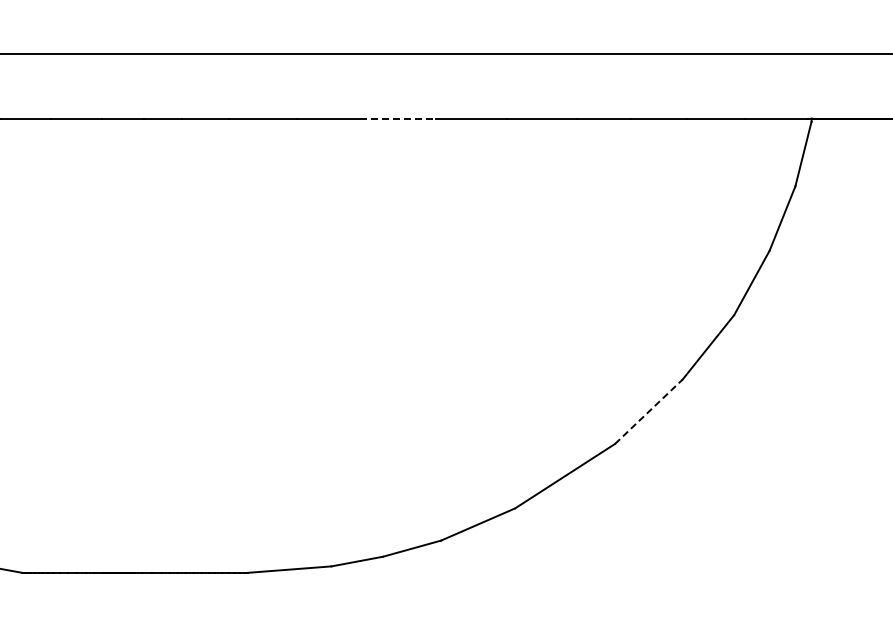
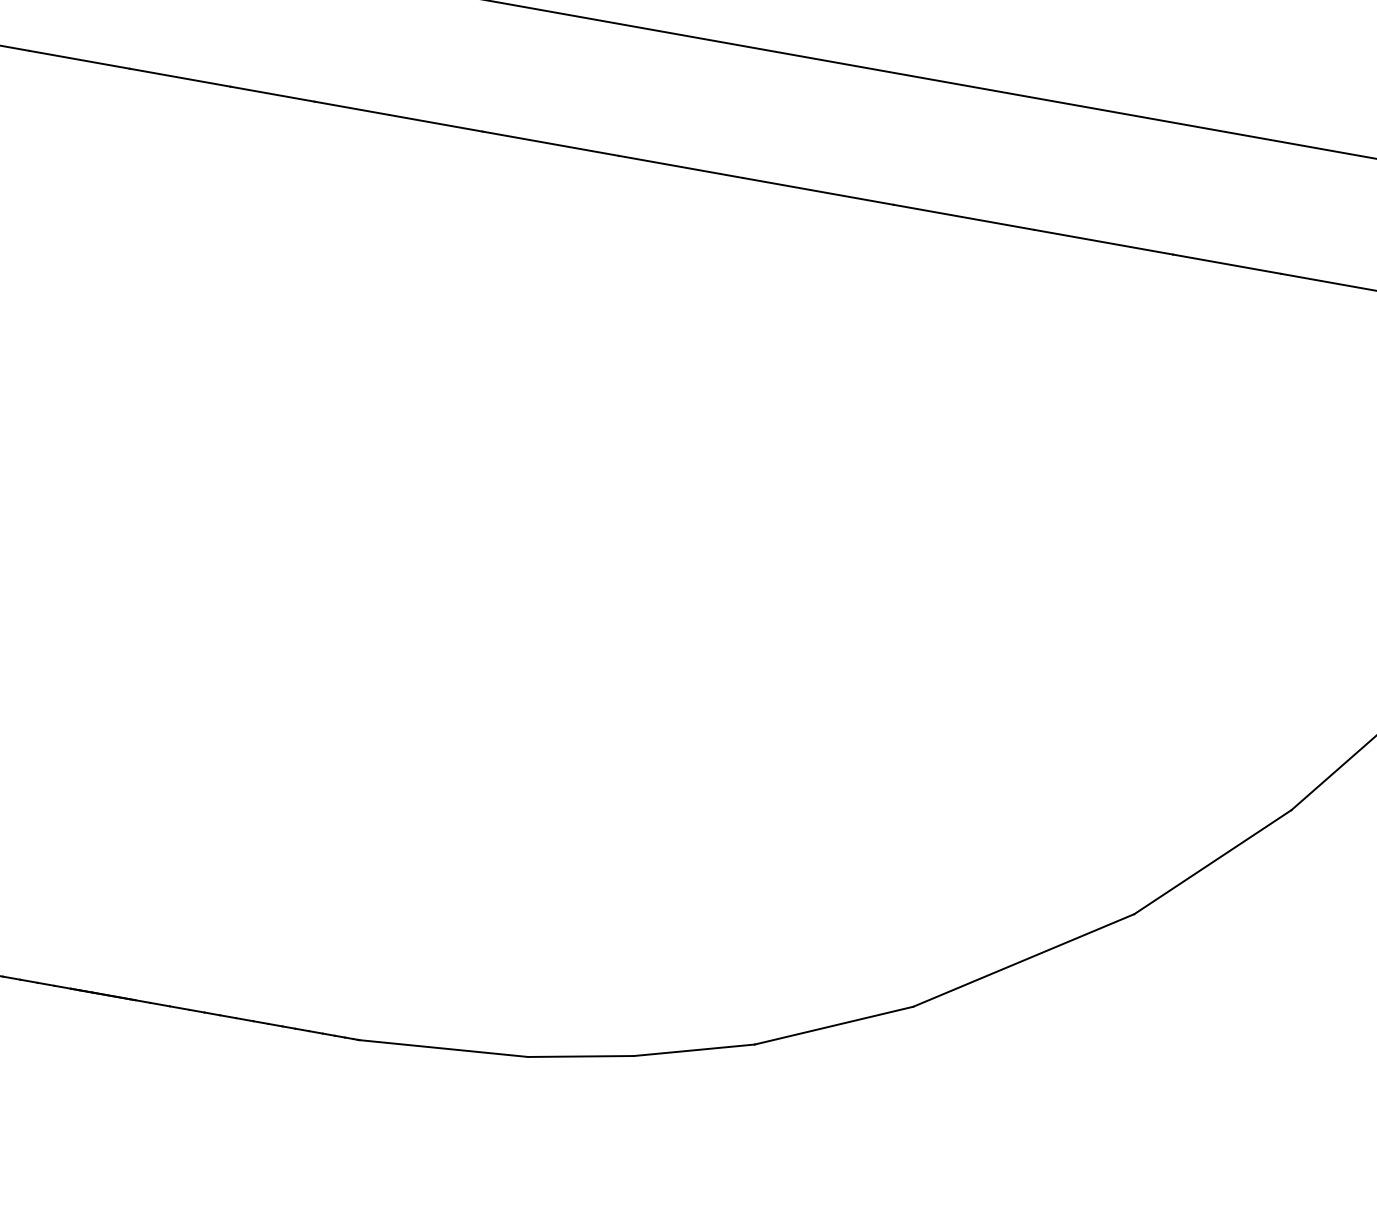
line: (397, 118) -> (817, 191), dashed -> solid
line: (648, 411) -> (1212, 861), dashed -> solid

